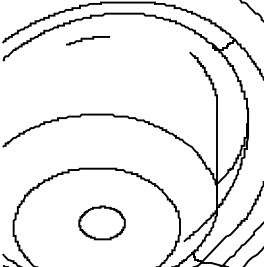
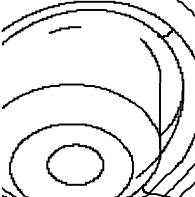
part: (102, 222) -> (75, 164), size x1.67

